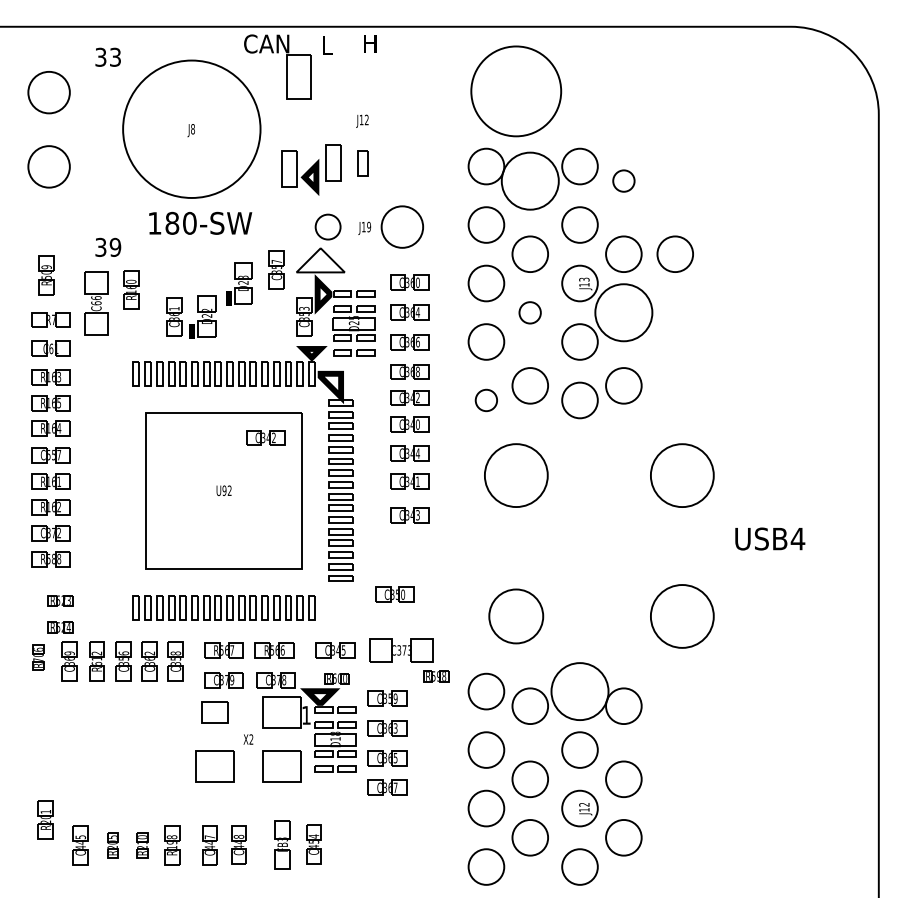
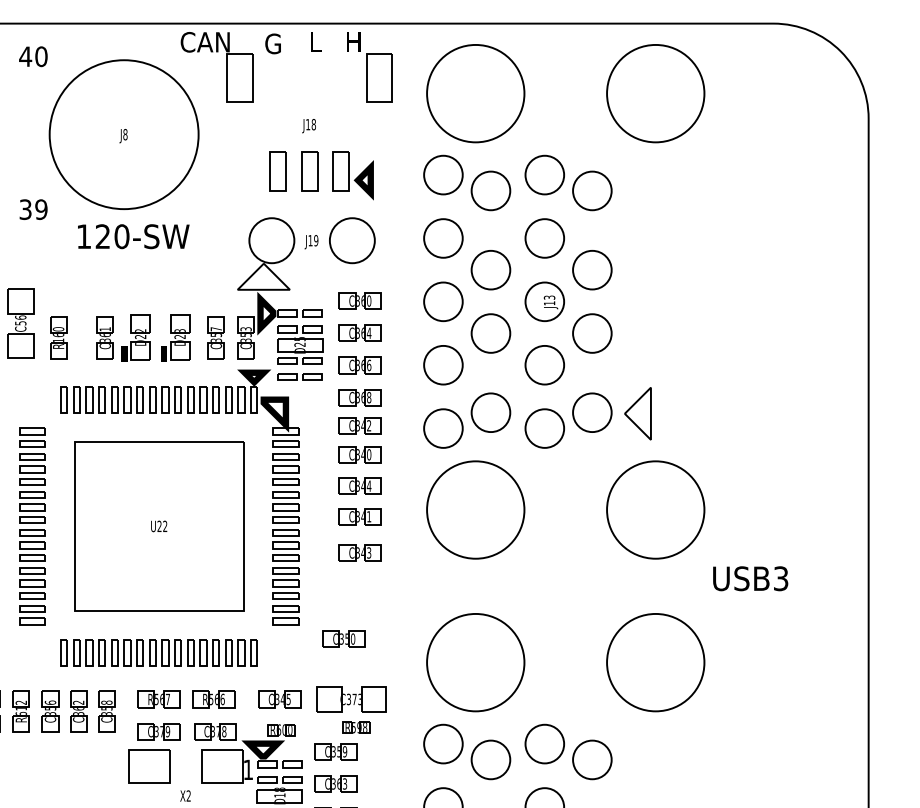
text: (371, 43) -> (318, 41), H -> L
text: (329, 45) -> (273, 43), L -> G
text: (107, 56) -> (32, 55), 33 -> 40
part: (418, 67) -> (369, 67), added
circle: (682, 91) -> (655, 93), added
text: (366, 120) -> (313, 125), J12 -> J18
part: (362, 162) -> (309, 170), size x1.43
part: (300, 172) -> (353, 175), moved
circle: (623, 180) -> (591, 190), size x1.67
circle: (530, 181) -> (491, 191), size x0.62
text: (172, 223) -> (103, 236), 180-SW -> 120-SW
circle: (327, 226) -> (271, 240), size x1.67
text: (108, 246) -> (33, 208), moved
circle: (674, 253) -> (647, 269), removed
part: (276, 269) -> (215, 337), moved
part: (239, 283) -> (175, 337), moved
part: (131, 289) -> (58, 337), moved
text: (96, 303) -> (20, 323), C66 -> C56
circle: (529, 312) -> (490, 333), size x1.67
circle: (623, 312) -> (591, 333), size x0.62
part: (665, 386) -> (637, 413), added
circle: (486, 400) -> (443, 428), size x1.67
part: (265, 437) -> (203, 468), removed
circle: (516, 475) -> (476, 509), size x1.43
circle: (682, 475) -> (655, 509), size x1.43
part: (106, 490) -> (31, 526), added
text: (224, 490) -> (159, 526), U92 -> U22
text: (797, 538) -> (780, 578), USB4 -> USB3
circle: (516, 616) -> (476, 662), size x1.67
circle: (682, 616) -> (655, 662), size x1.43
part: (436, 676) -> (356, 727), moved
circle: (579, 691) -> (544, 743), size x0.62
part: (214, 712) -> (148, 766), size x1.43

